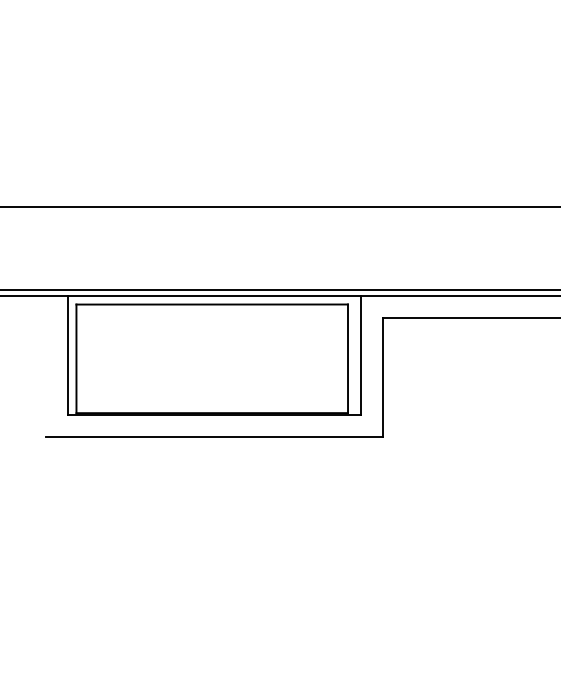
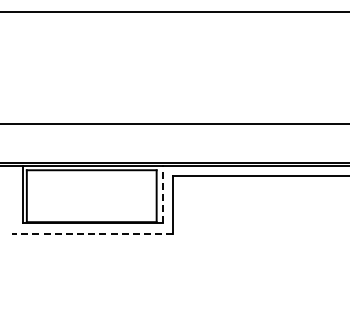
line: (360, 355) -> (162, 194), solid -> dashed
line: (213, 436) -> (92, 233), solid -> dashed

